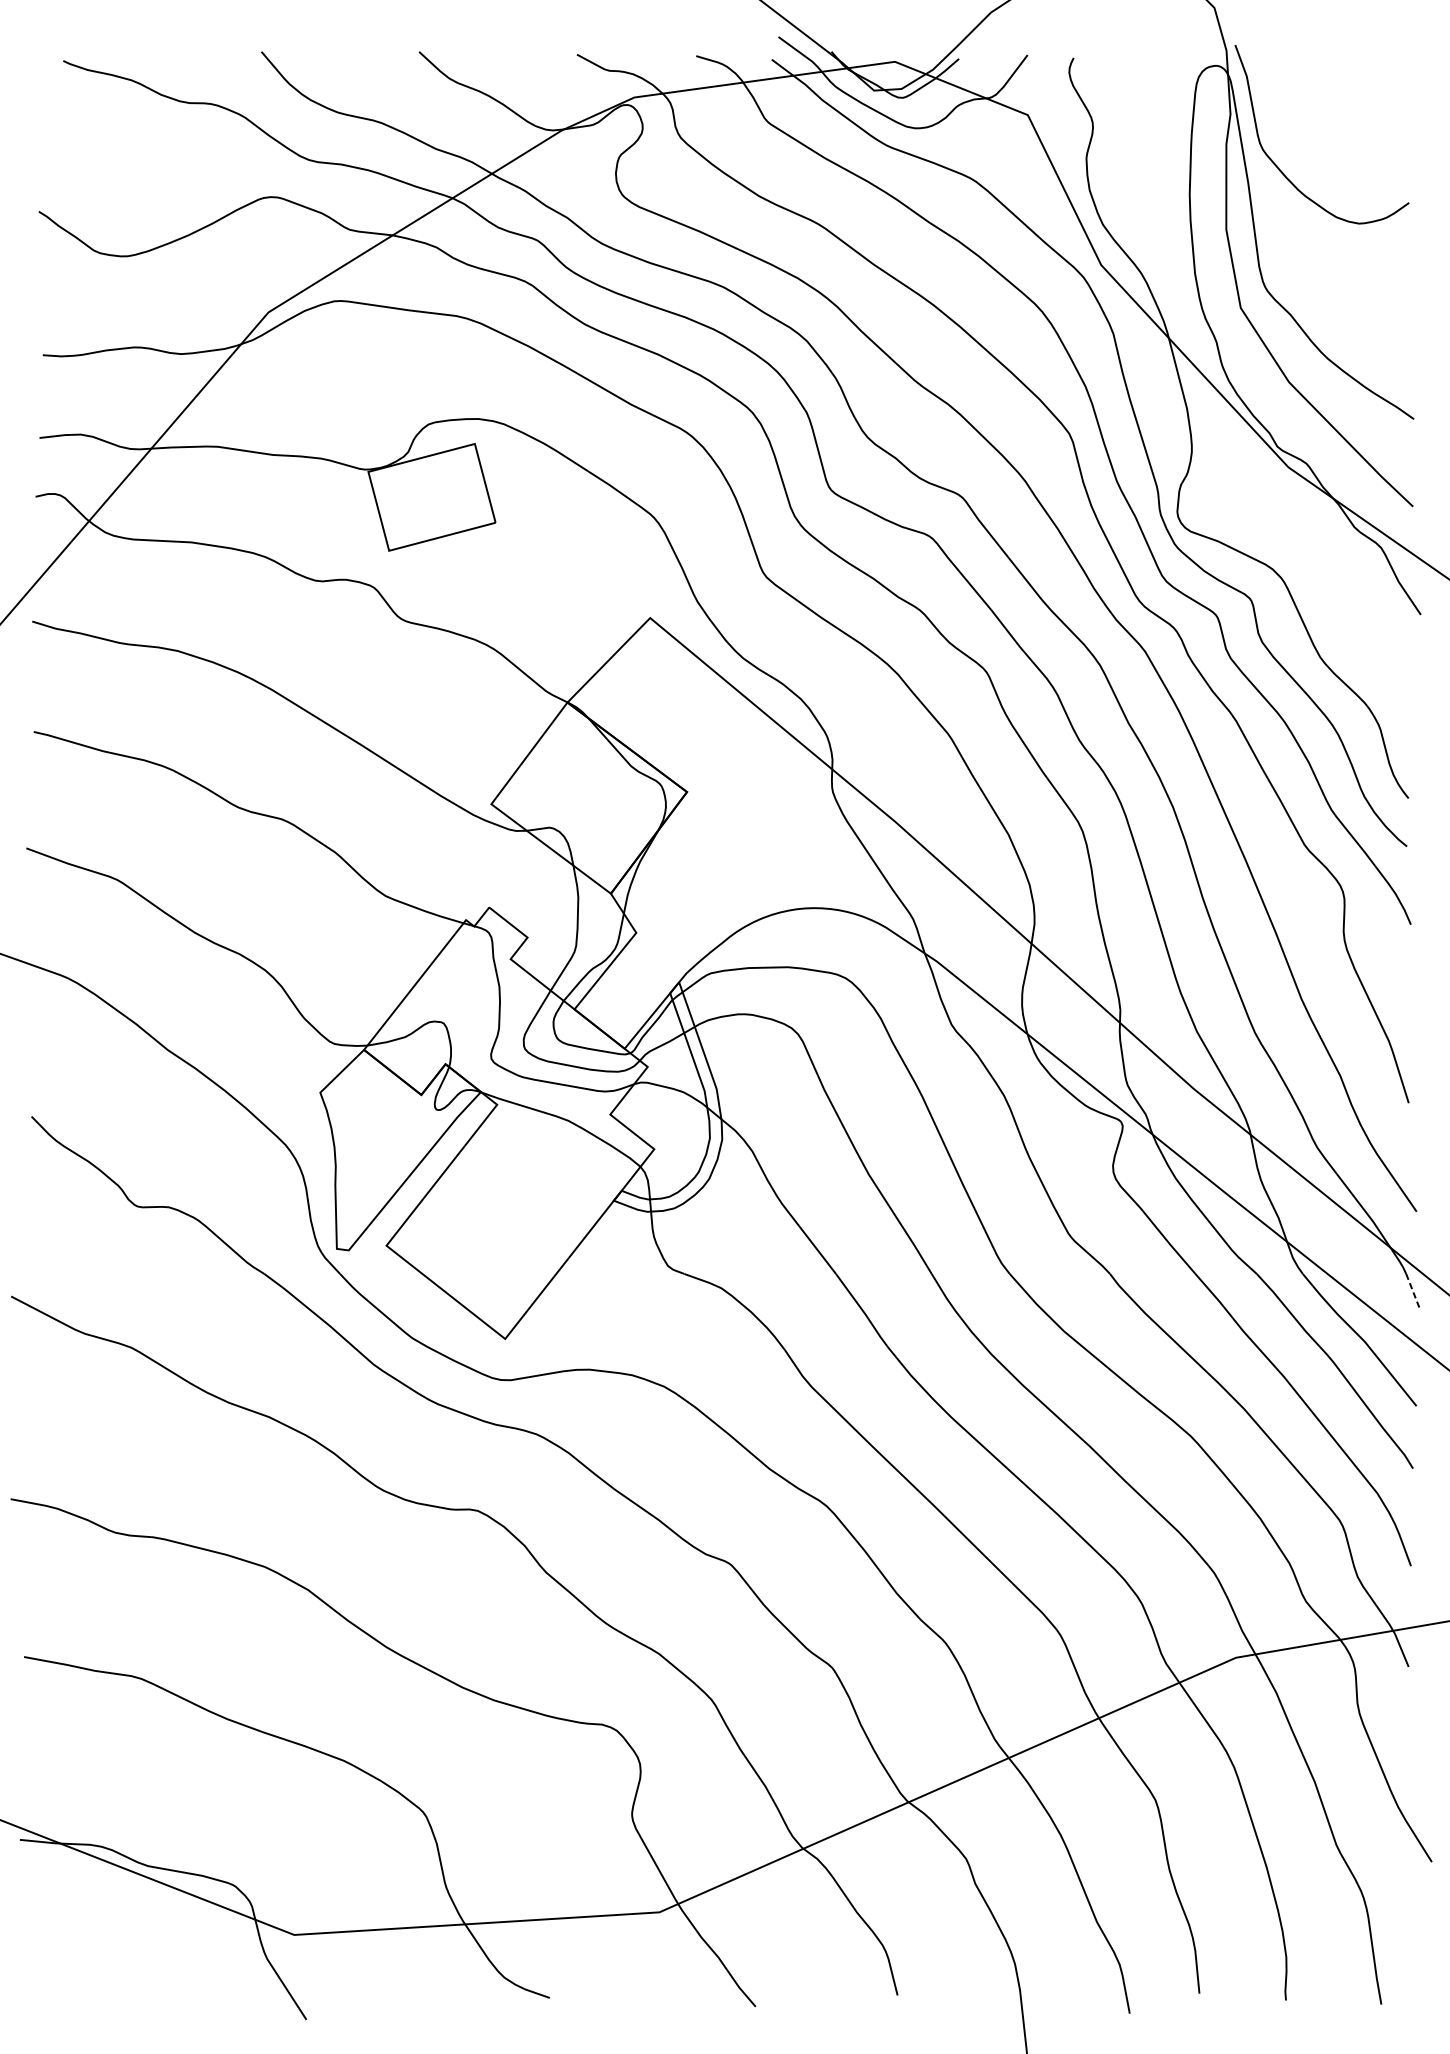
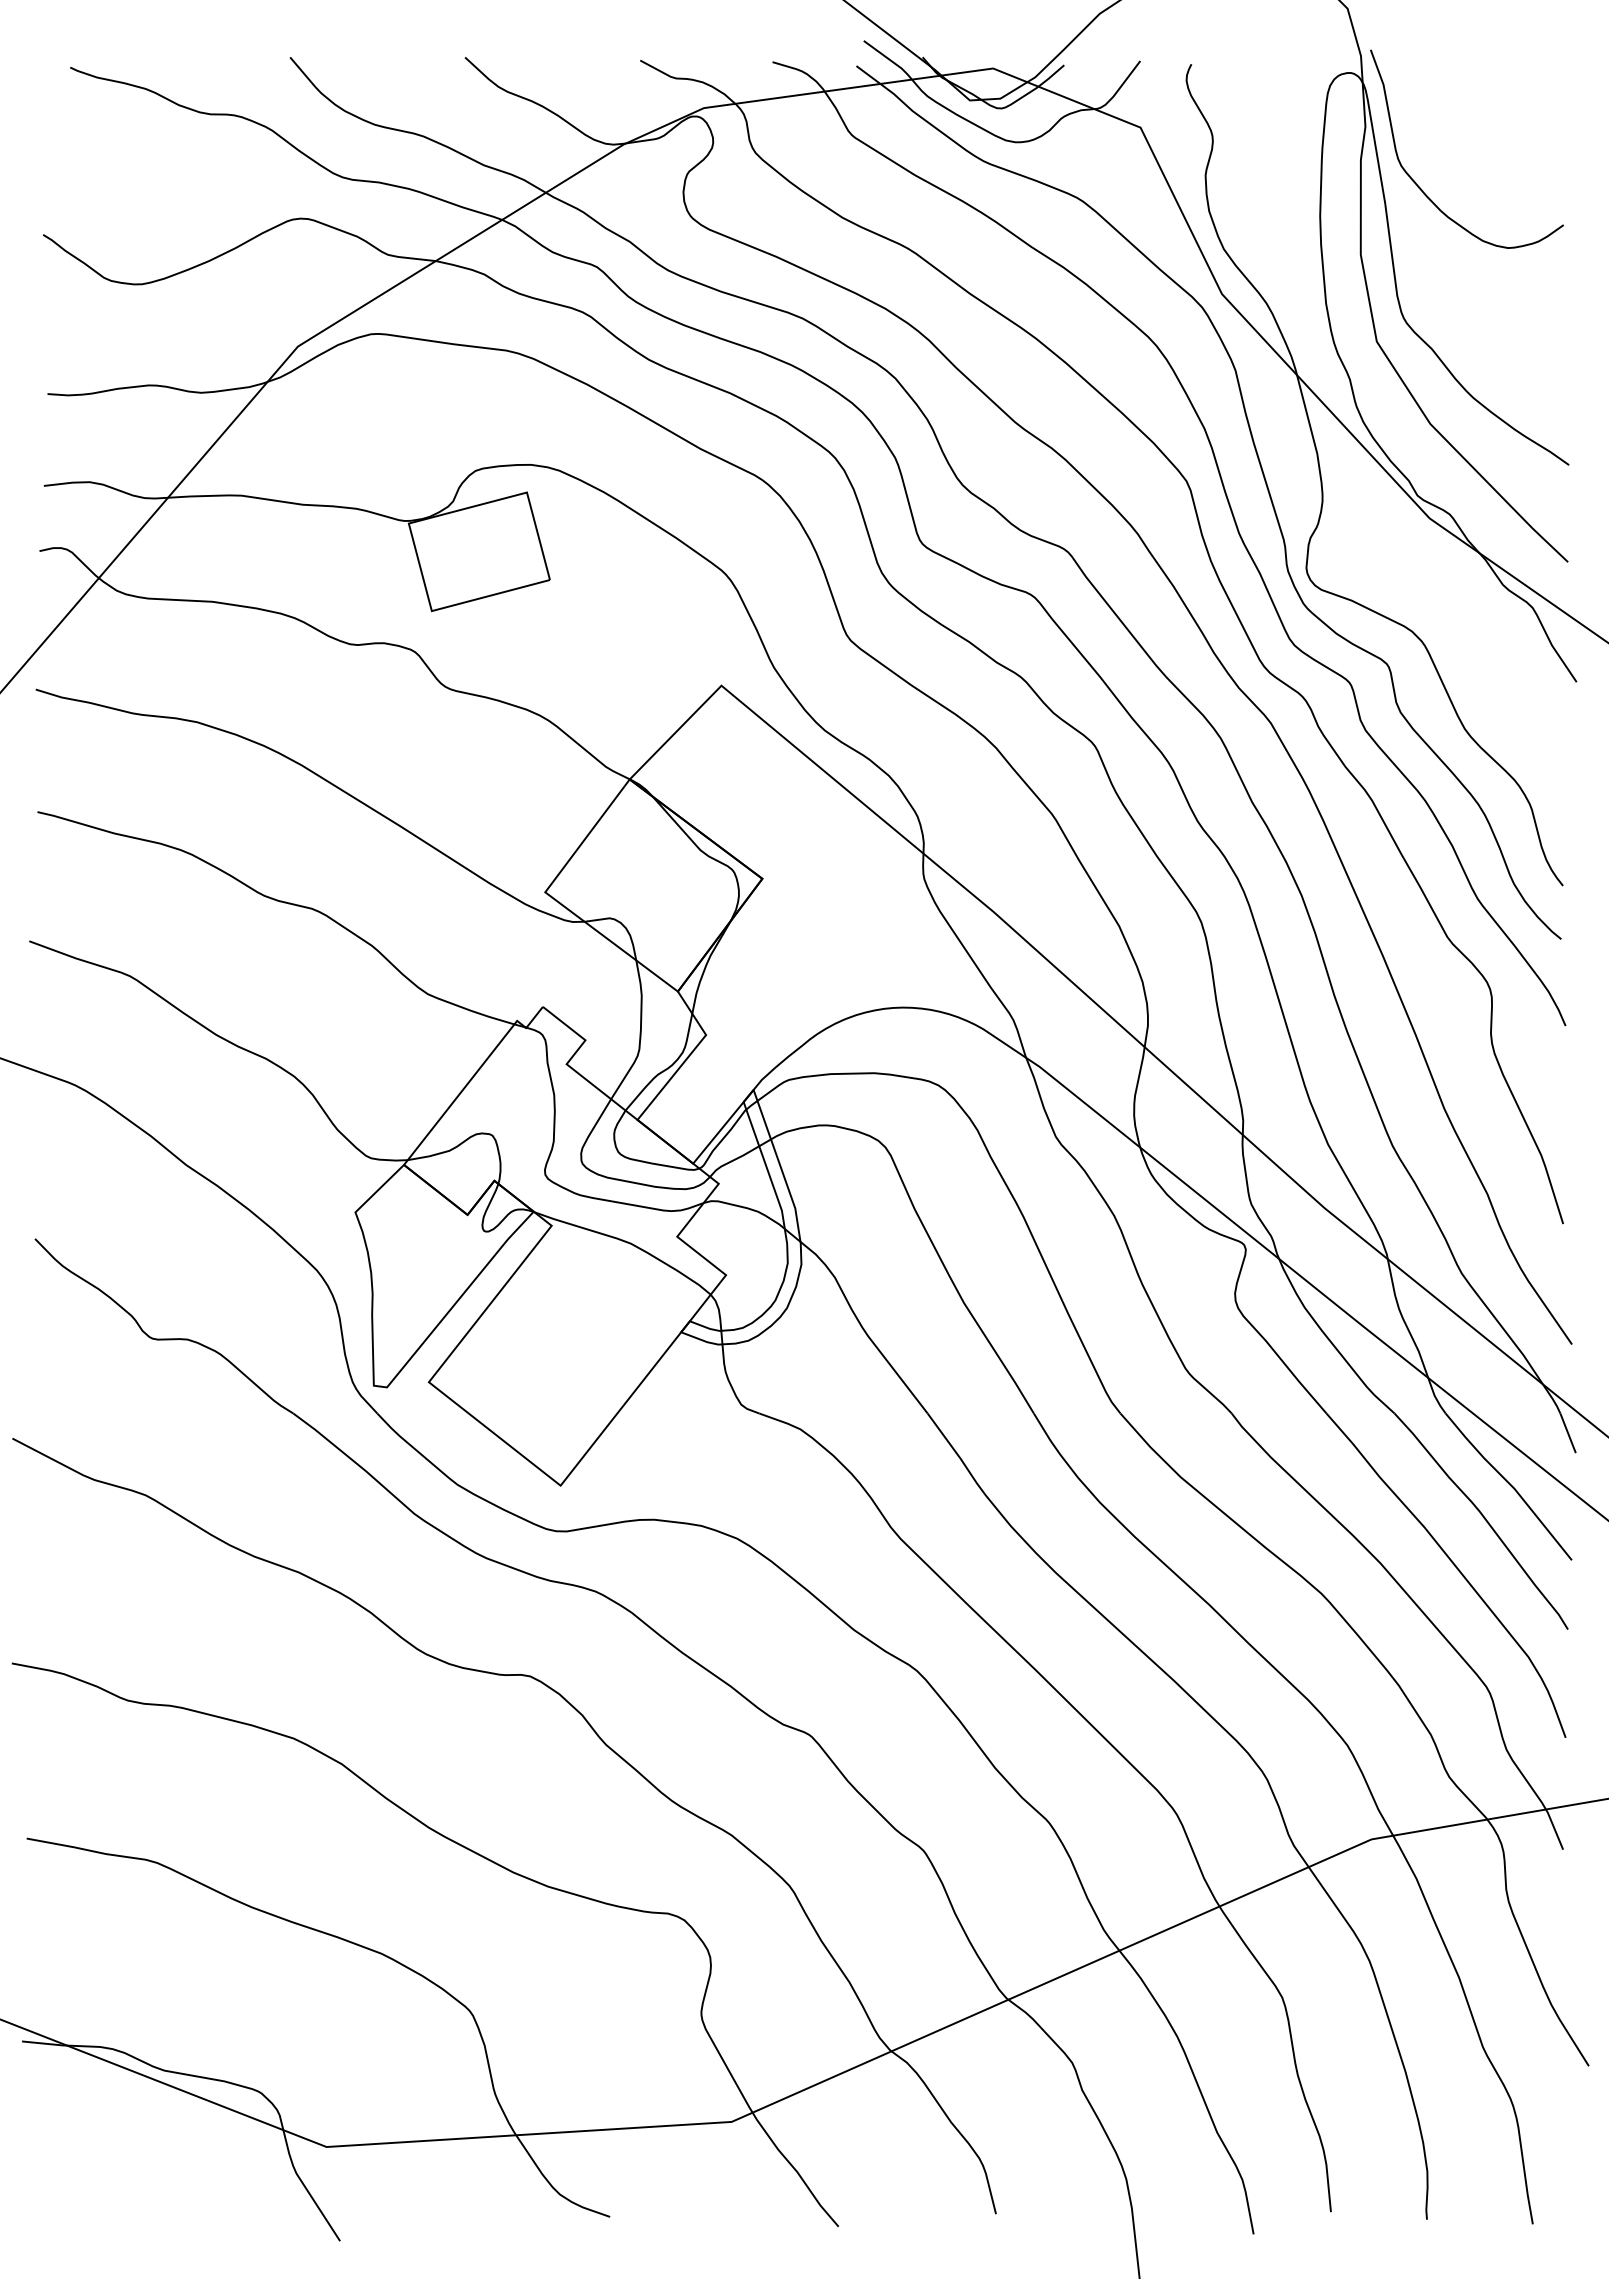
line: (1413, 1291) -> (1568, 1433), dashed -> solid

